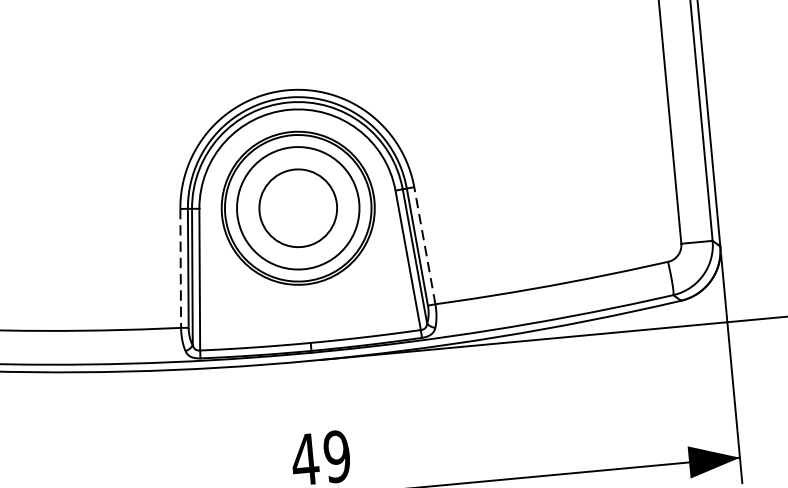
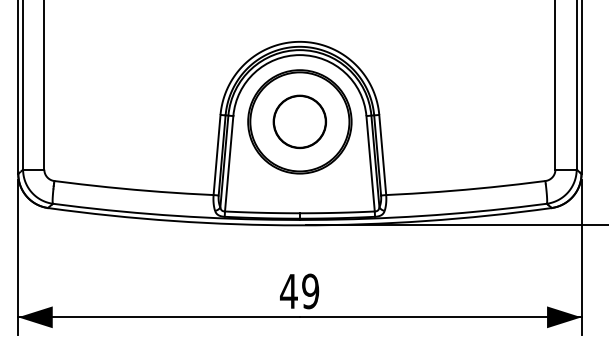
circle: (297, 207) -> (299, 121), size x0.62
line: (424, 245) -> (382, 154), dashed -> solid
line: (181, 269) -> (217, 155), dashed -> solid

